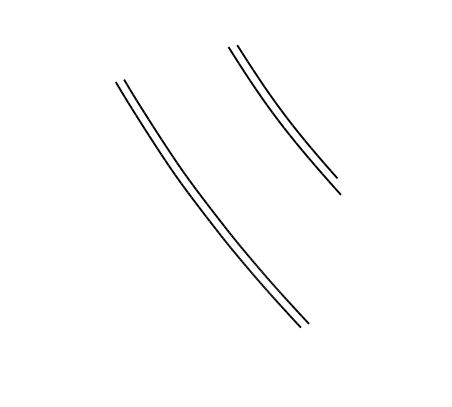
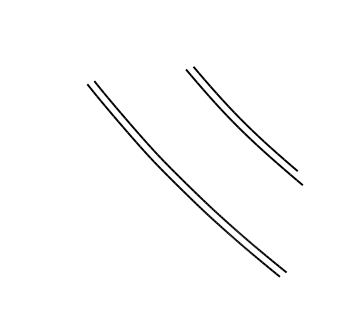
part: (284, 120) -> (244, 127), moved

